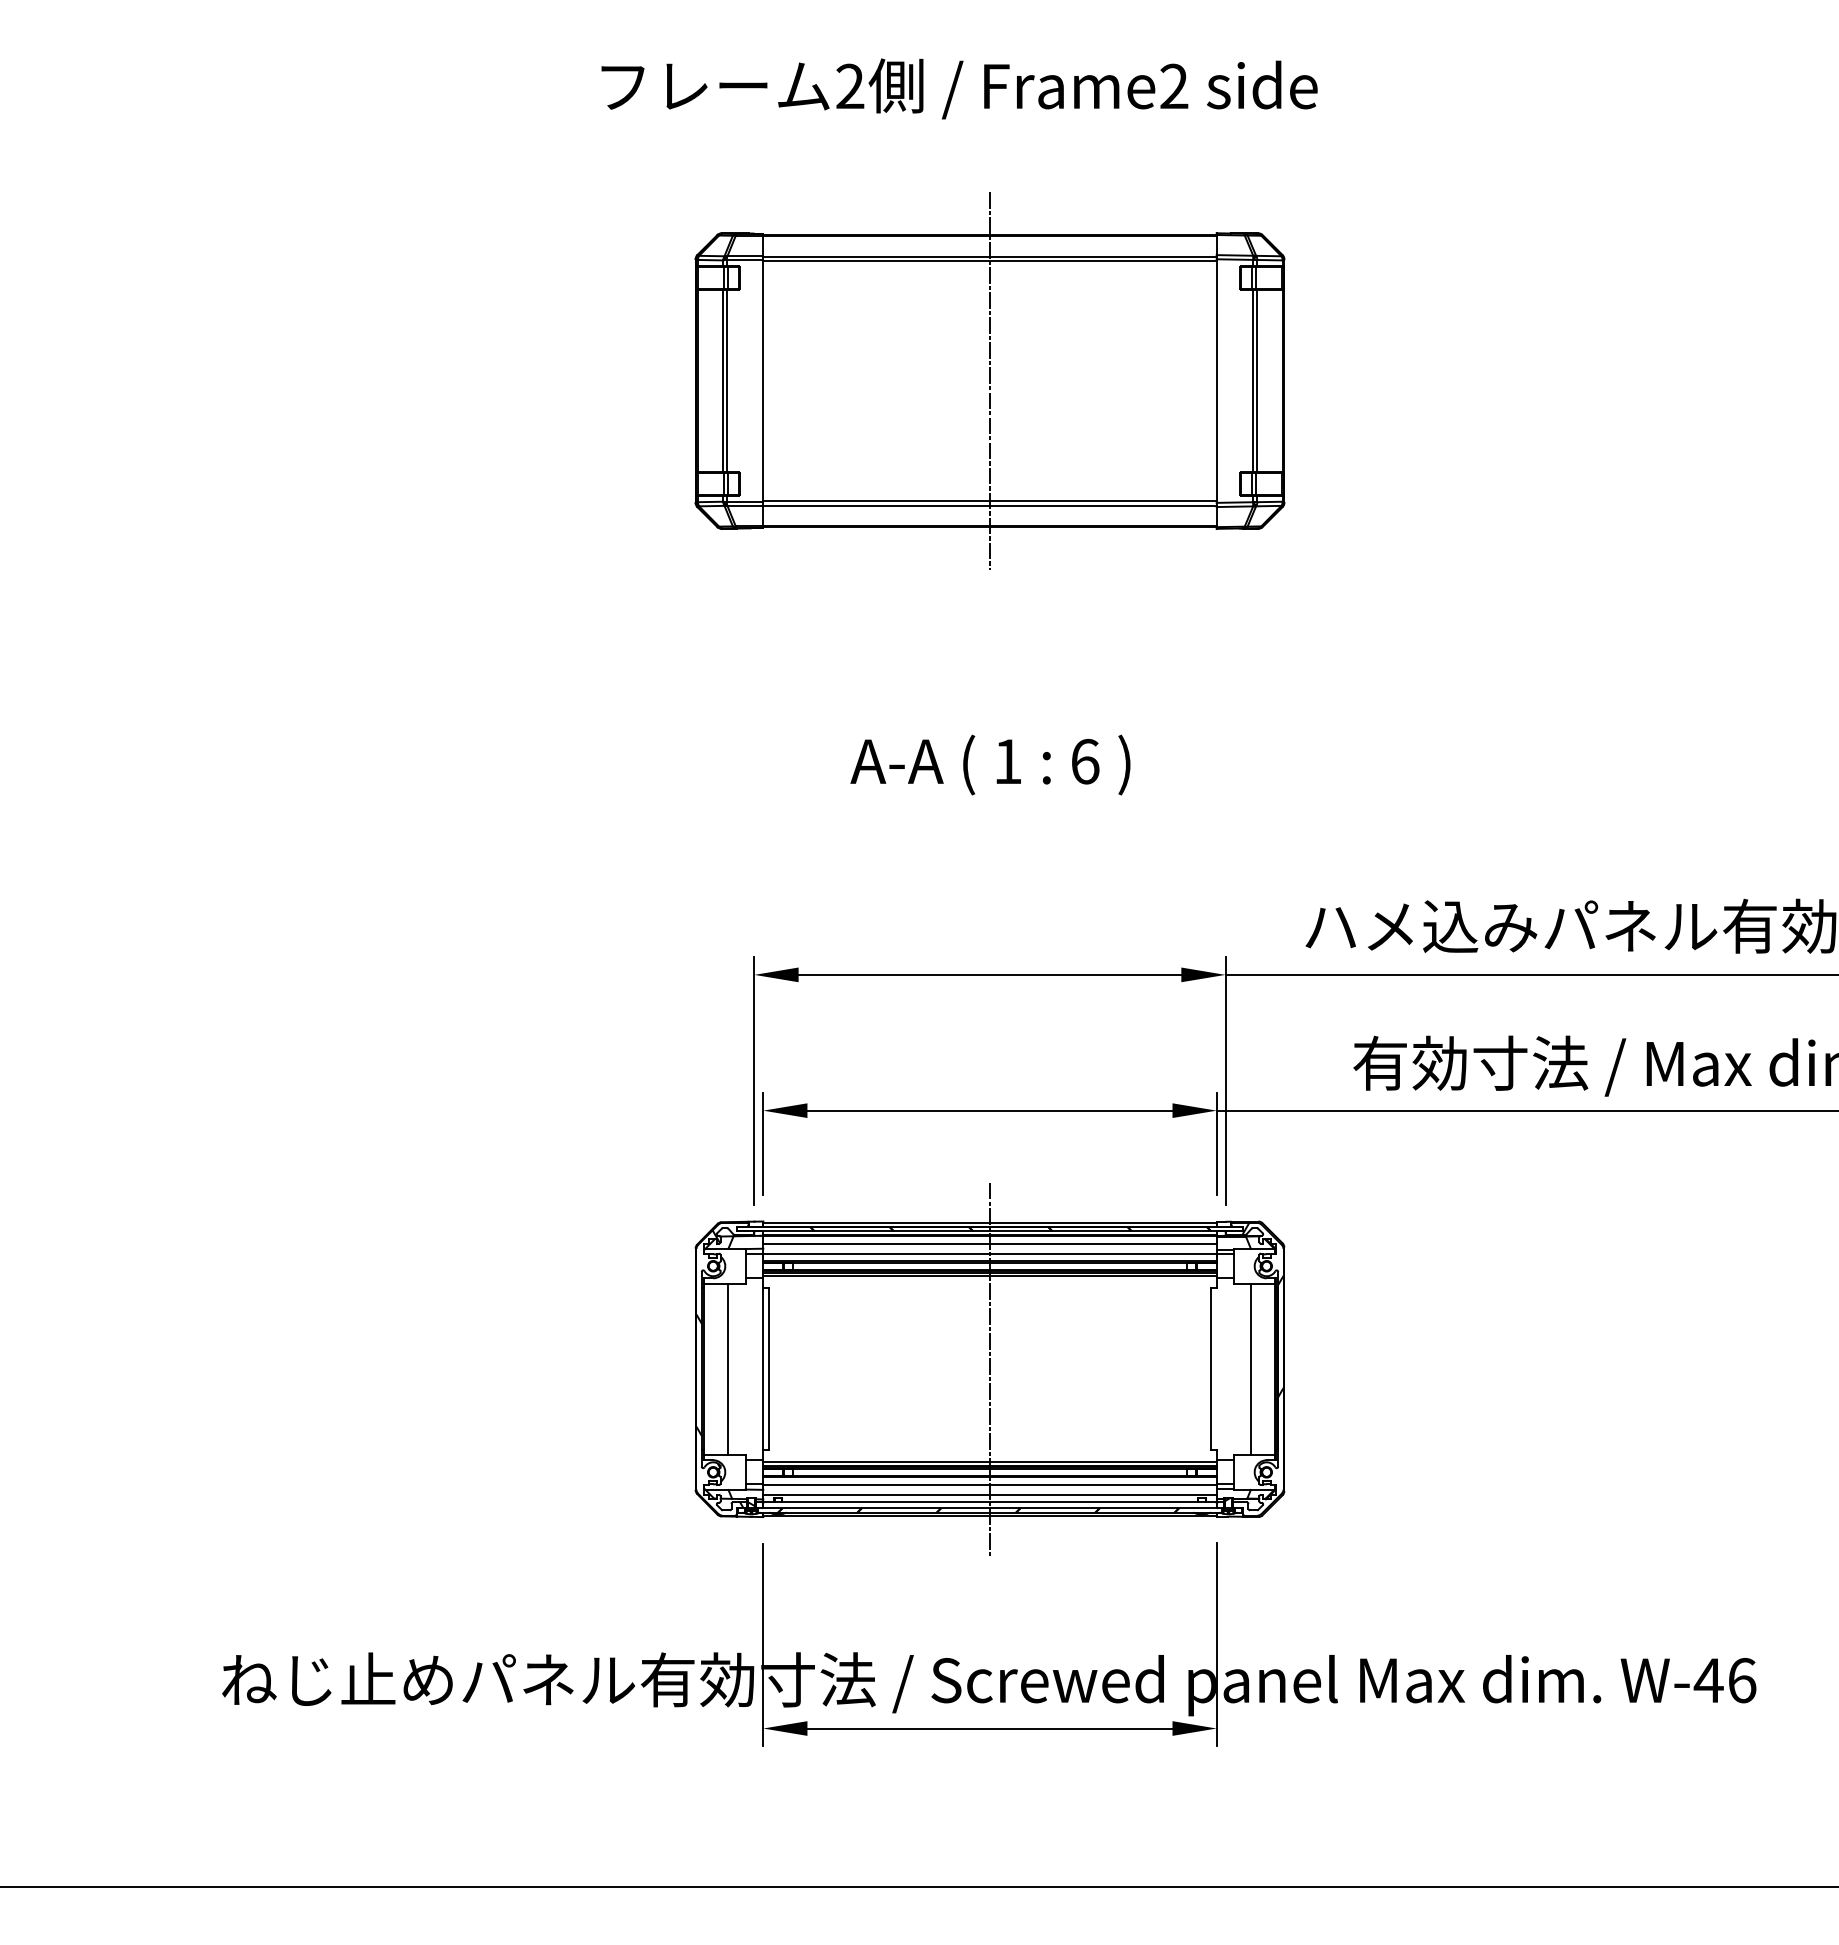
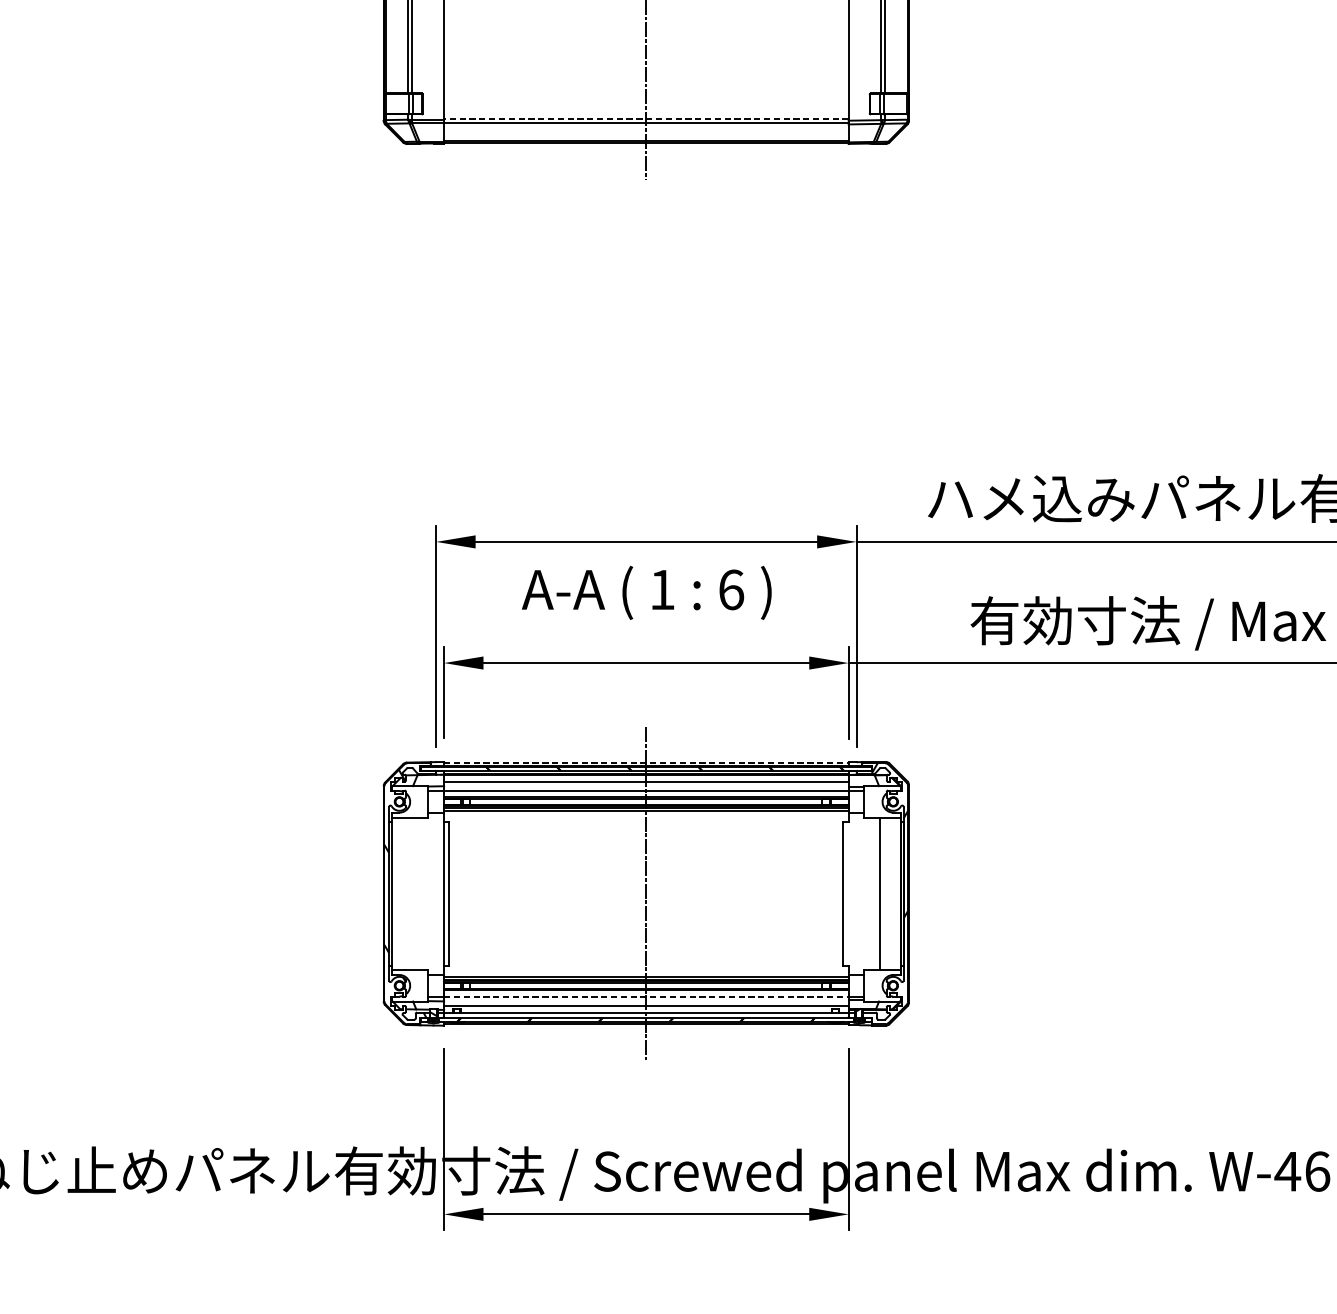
line: (989, 501) -> (645, 119), solid -> dashed
text: (990, 764) -> (646, 592), moved
line: (989, 1222) -> (645, 762), solid -> dashed
line: (728, 1368) -> (413, 893), removed
line: (989, 1484) -> (645, 996), solid -> dashed

